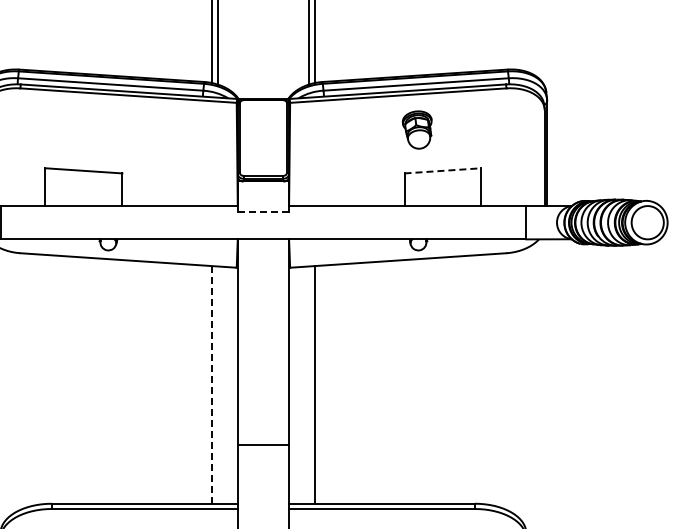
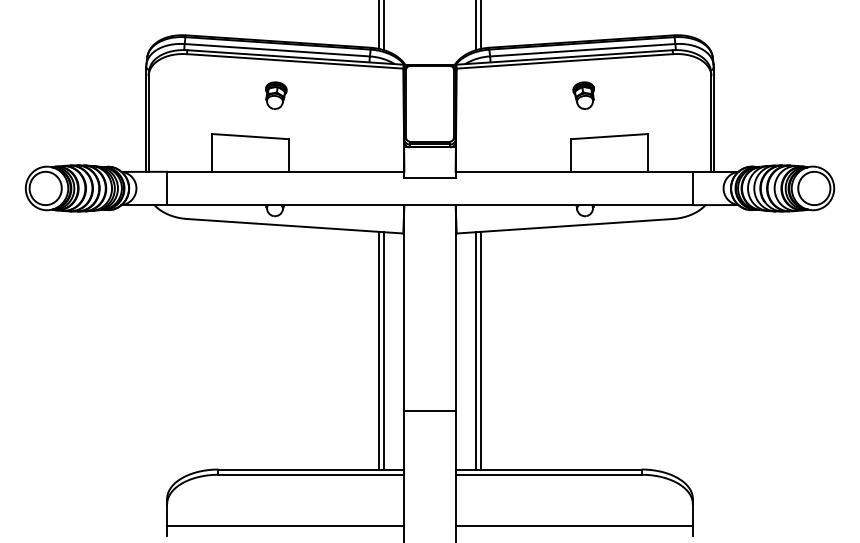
part: (109, 129) -> (276, 95), added
part: (416, 129) -> (583, 95), size x0.71
line: (442, 170) -> (609, 136), dashed -> solid
line: (263, 211) -> (430, 177), dashed -> solid
line: (211, 384) -> (378, 350), dashed -> solid
line: (217, 384) -> (384, 350), added
line: (308, 384) -> (475, 350), added

